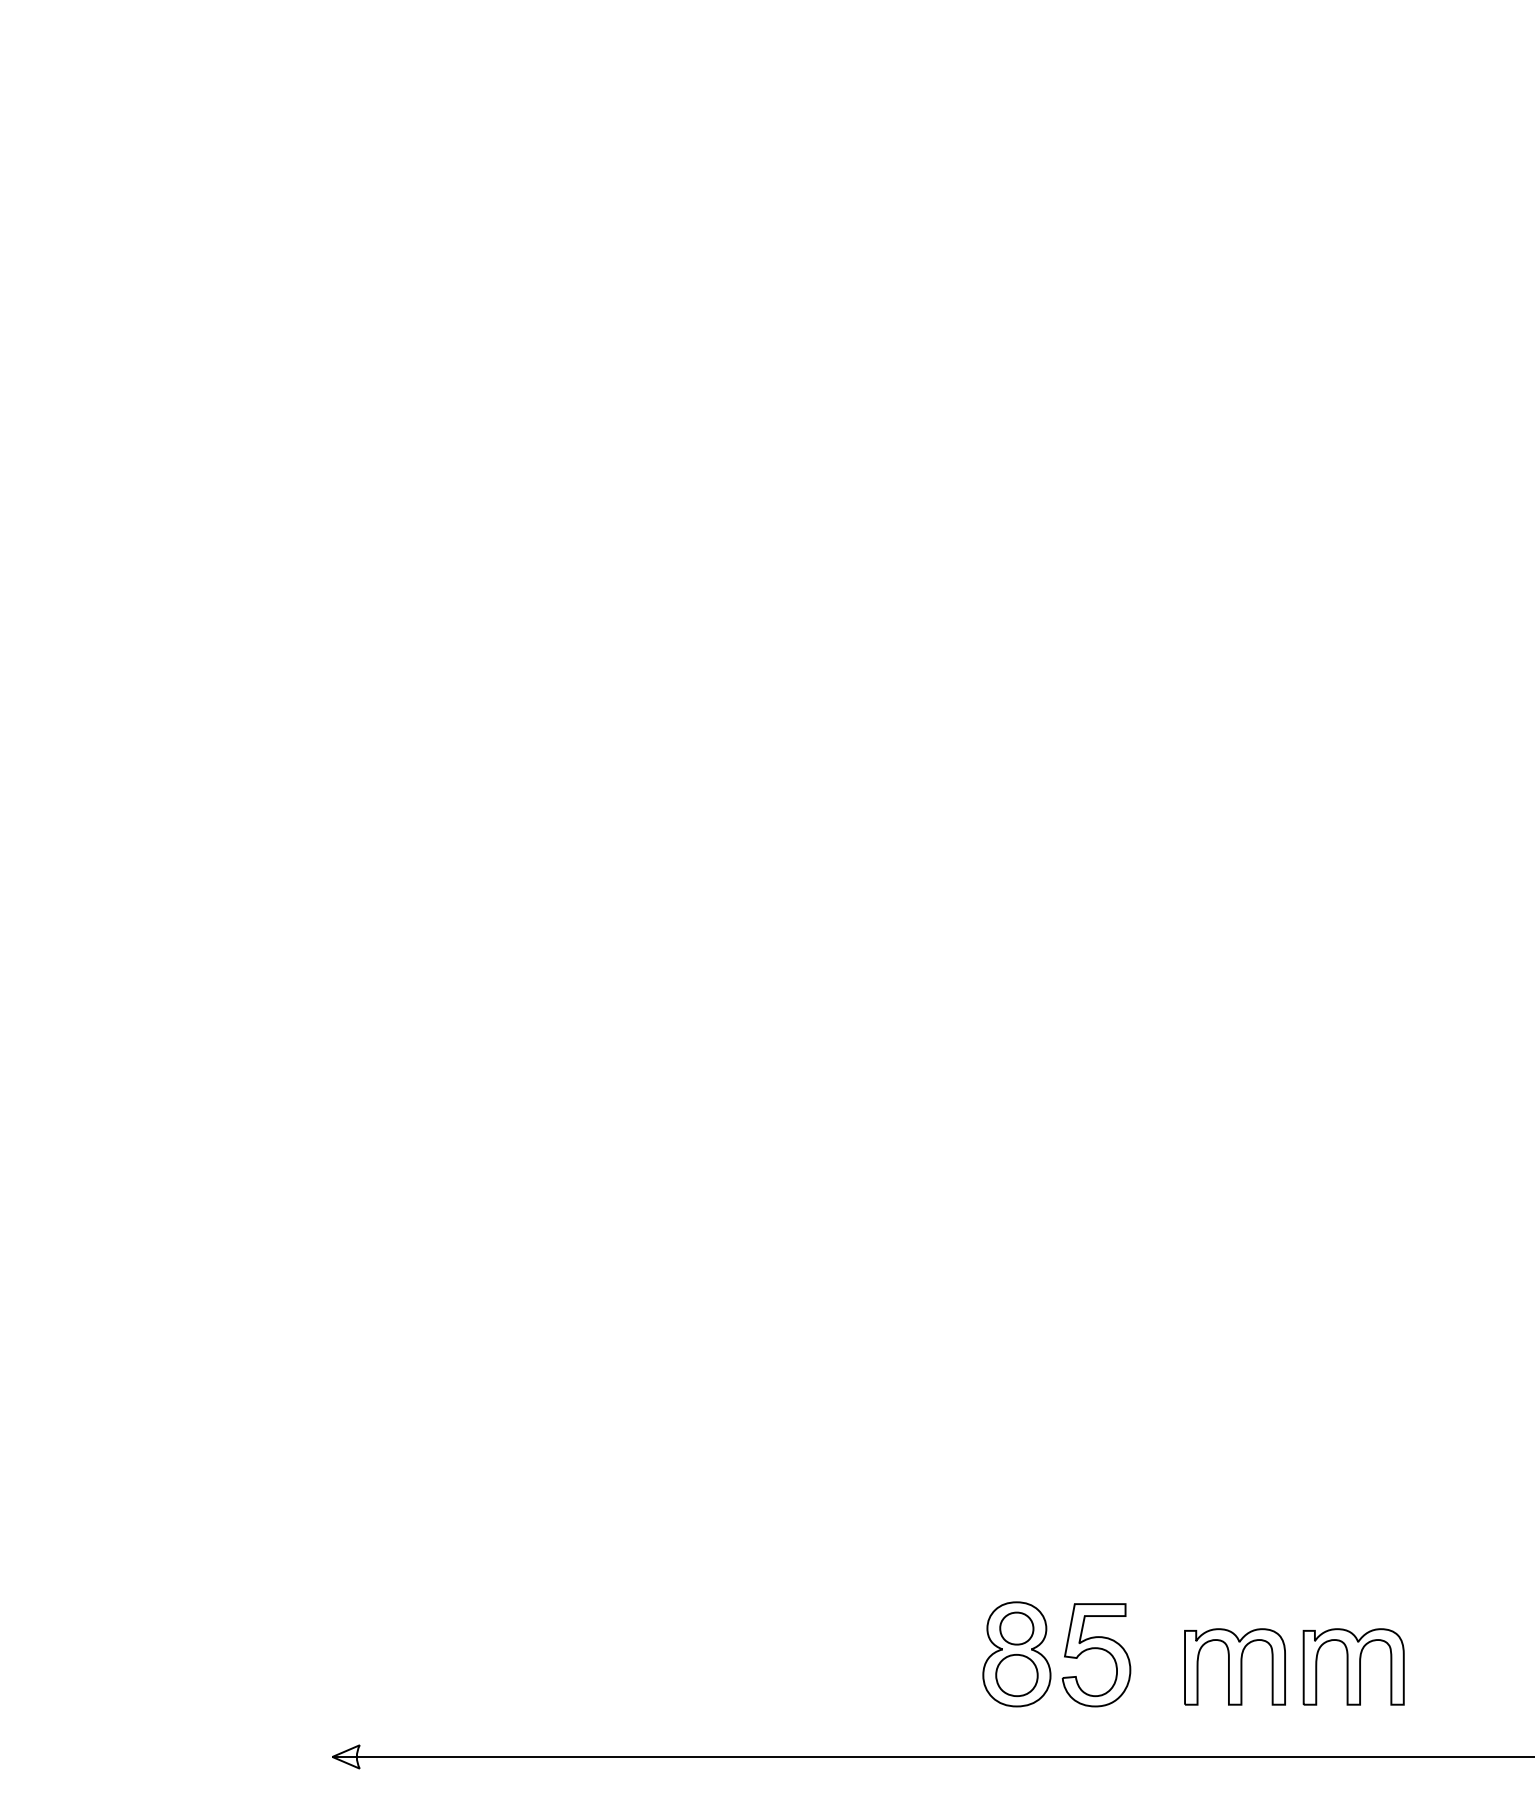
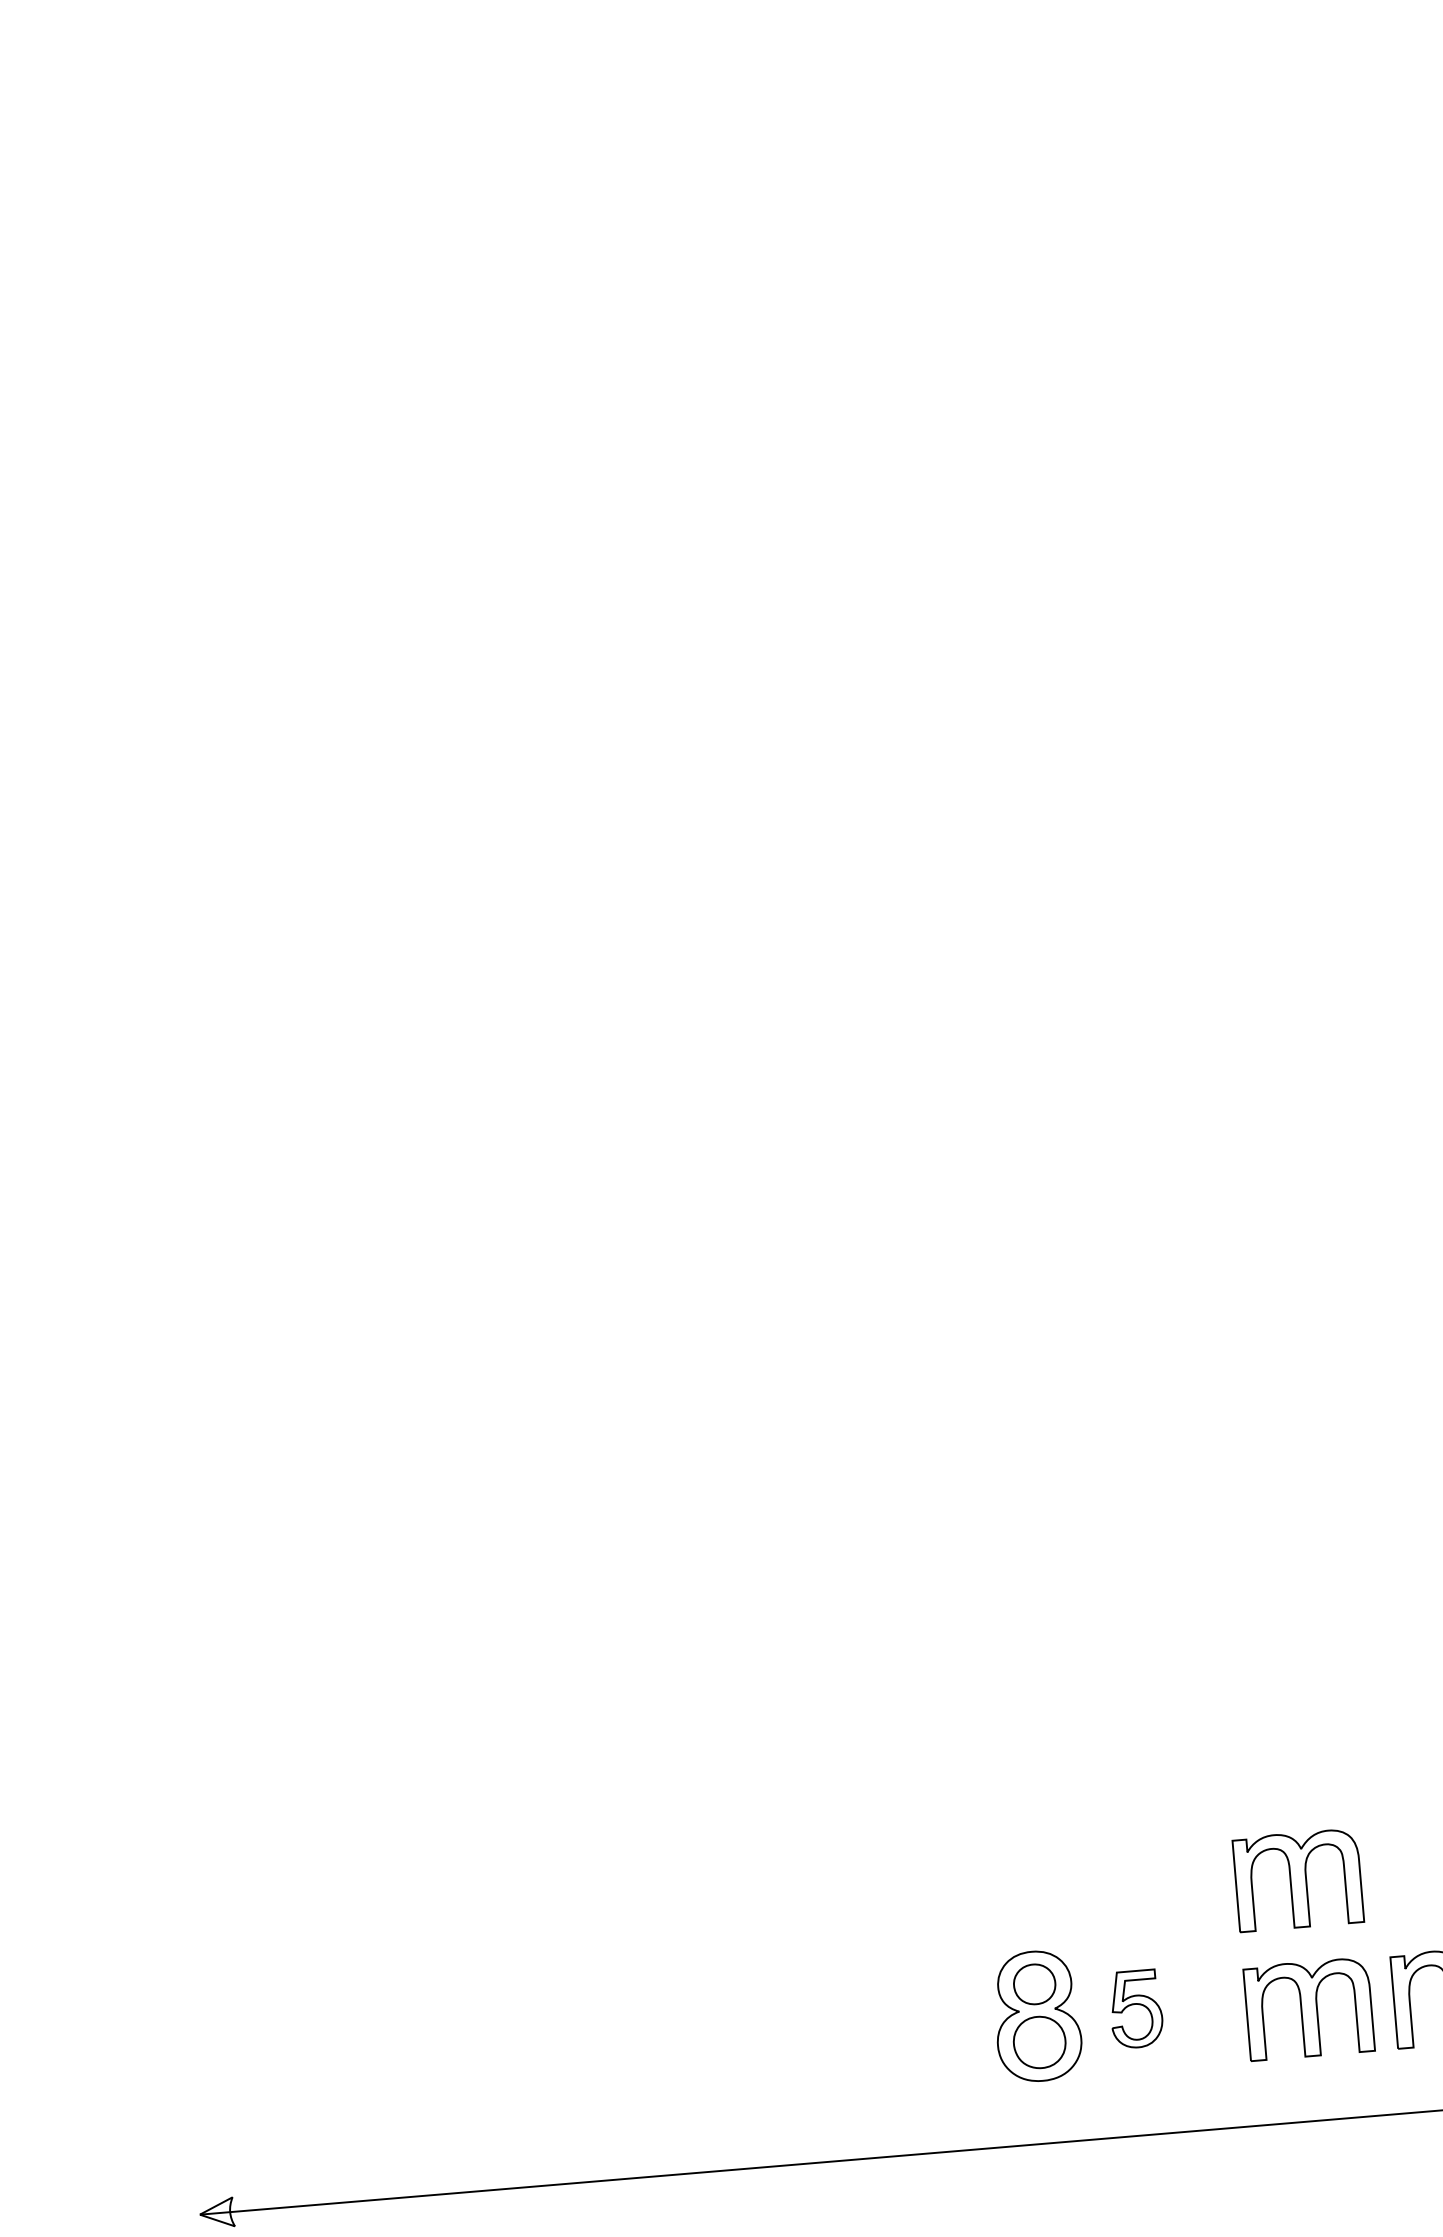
part: (1234, 1562) -> (1297, 1879), added
part: (1096, 1655) -> (1136, 2009), size x0.6

